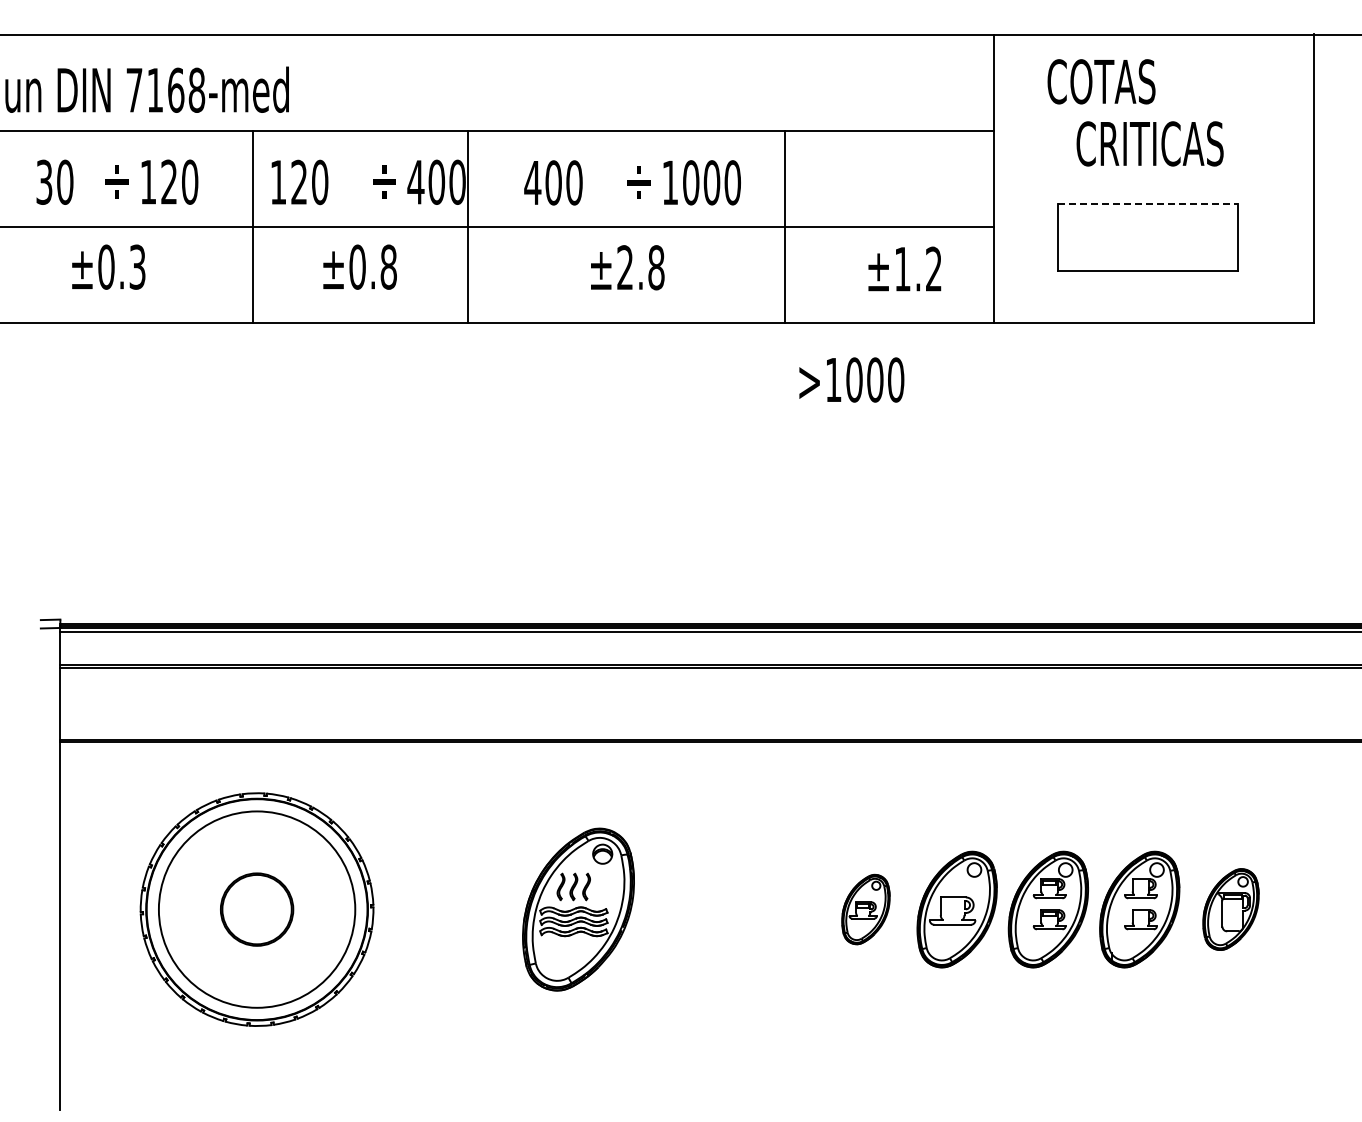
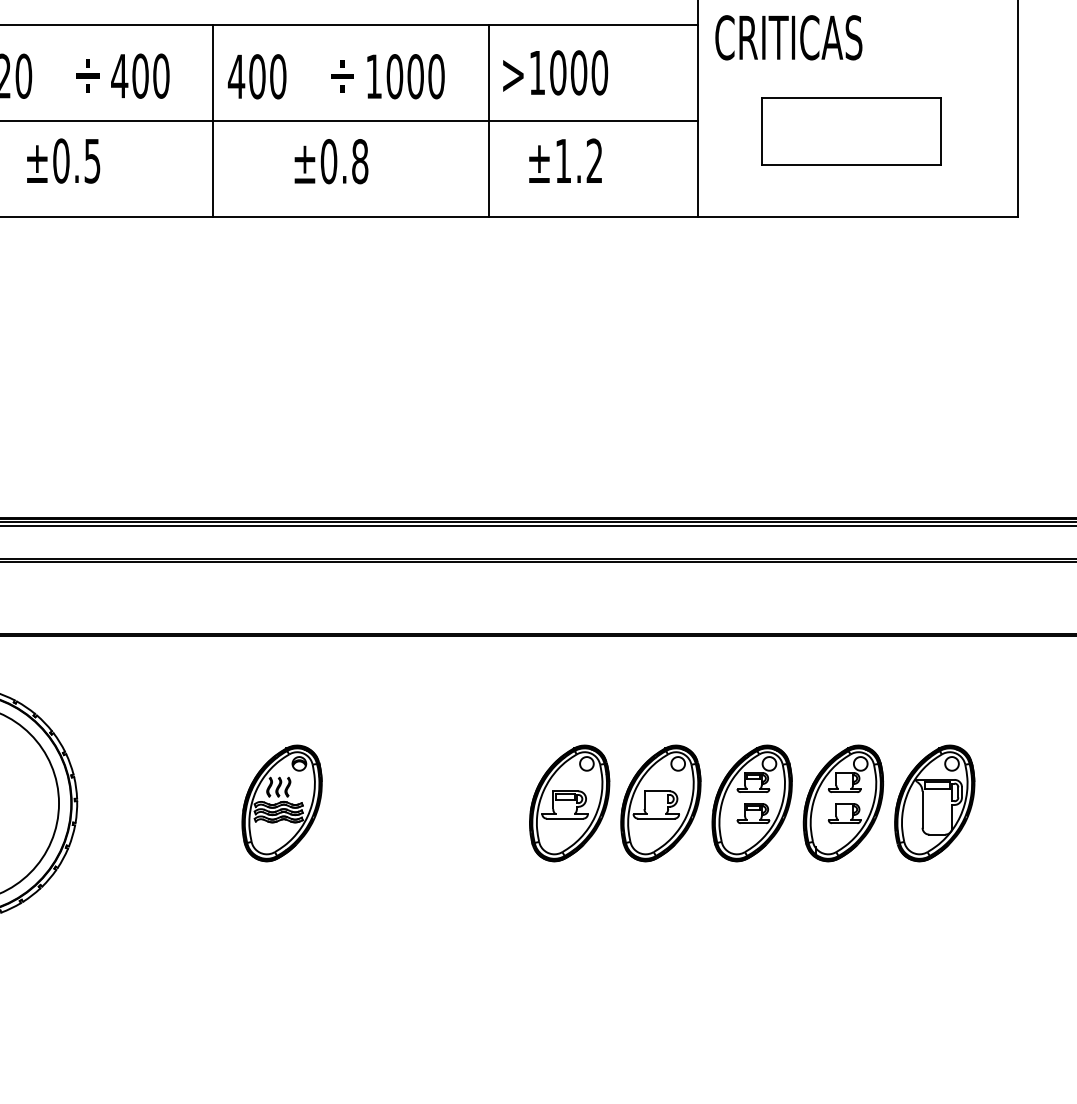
text: (1149, 143) -> (788, 37), moved
line: (1147, 203) -> (851, 97), dashed -> solid
line: (468, 226) -> (213, 120), moved
text: (388, 266) -> (92, 160), ±0.8 -> ±0.5
text: (625, 267) -> (329, 161), ±2.8 -> ±0.8
text: (904, 268) -> (565, 160), moved
text: (851, 379) -> (555, 72), moved
part: (577, 909) -> (281, 803), size x0.71
part: (865, 909) -> (569, 803), size x1.67
part: (1230, 909) -> (934, 803), size x1.43

